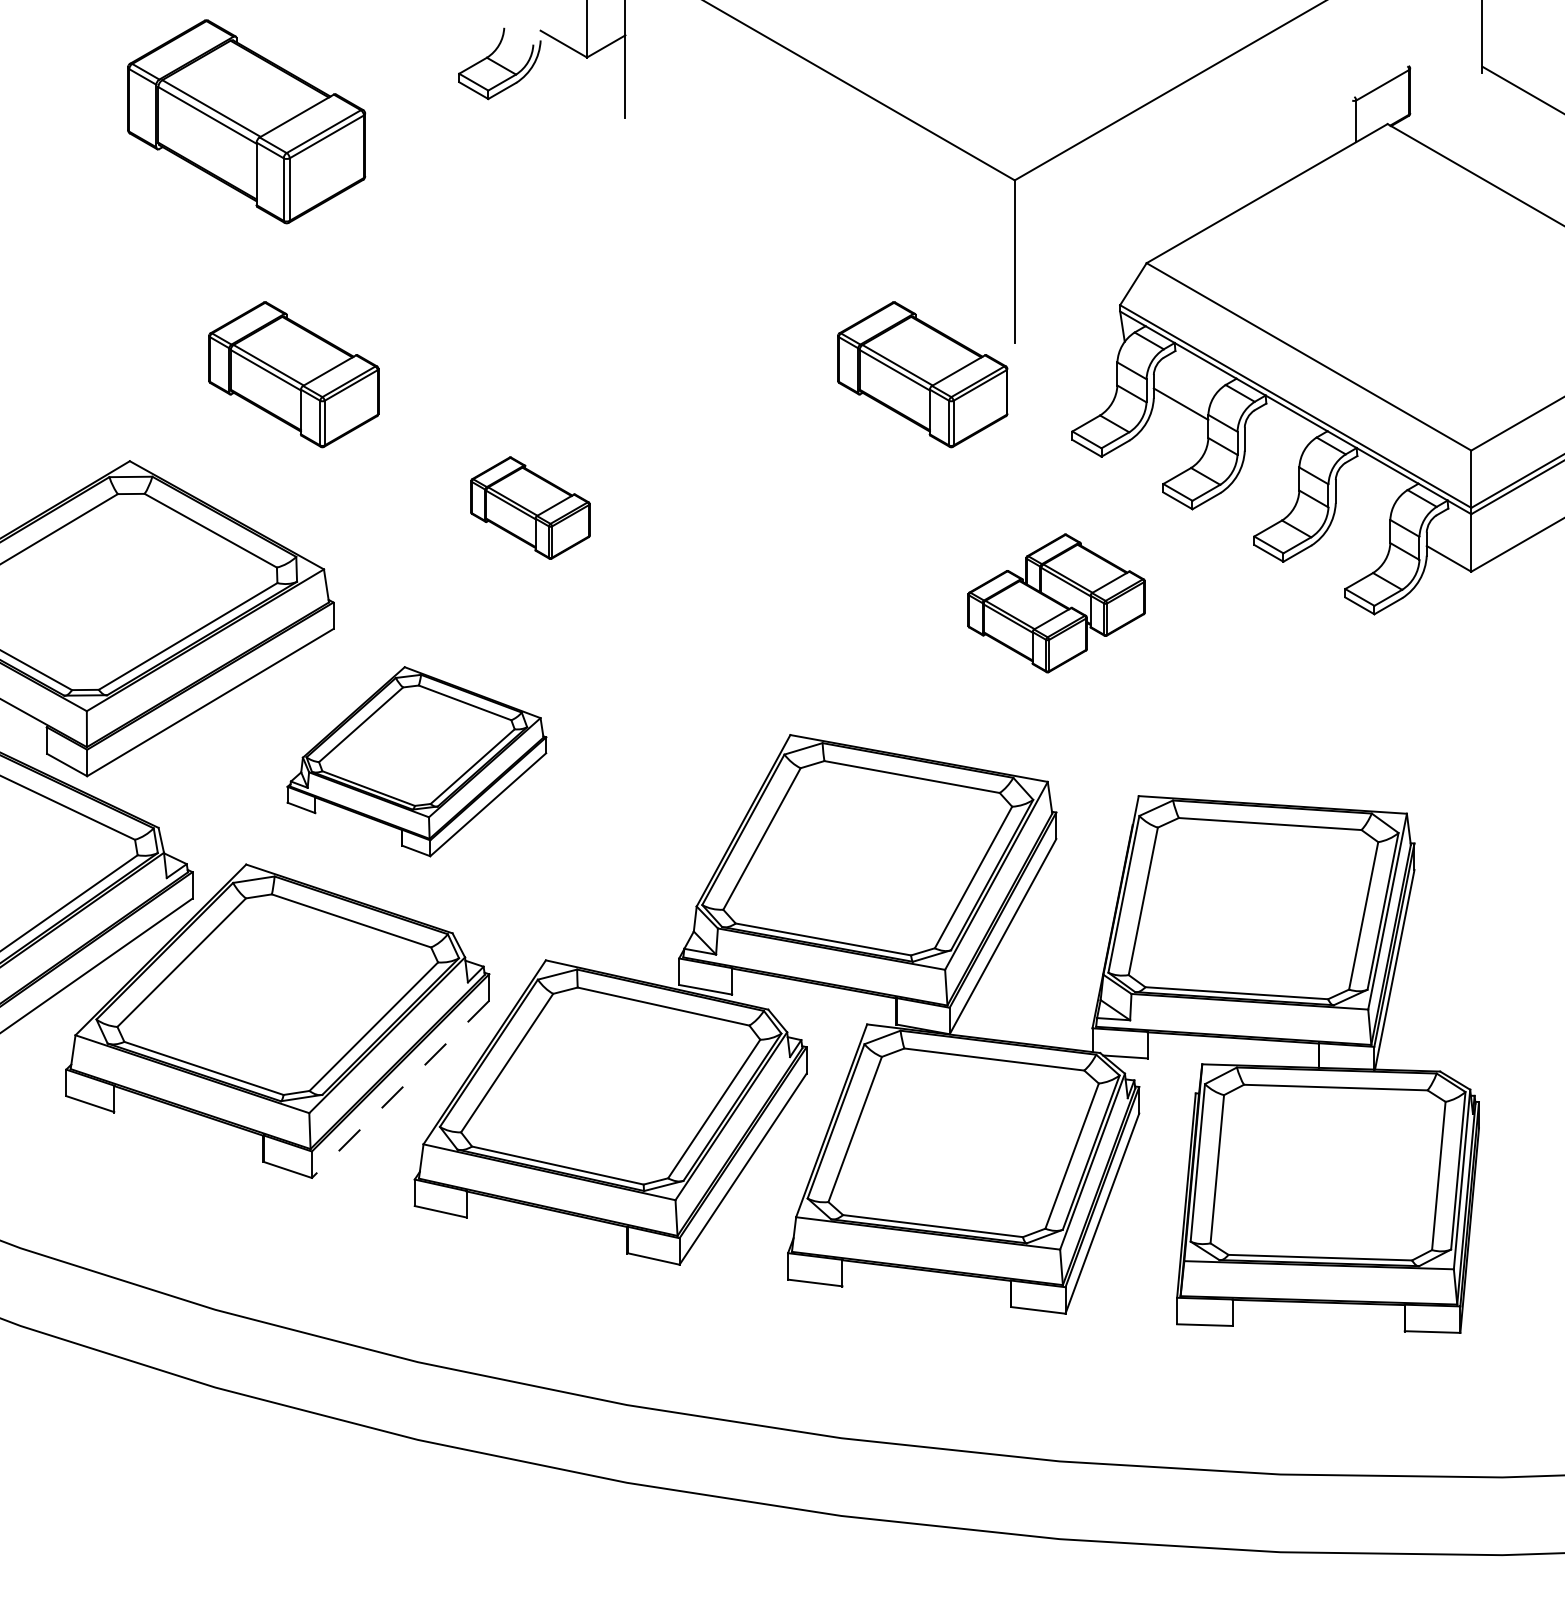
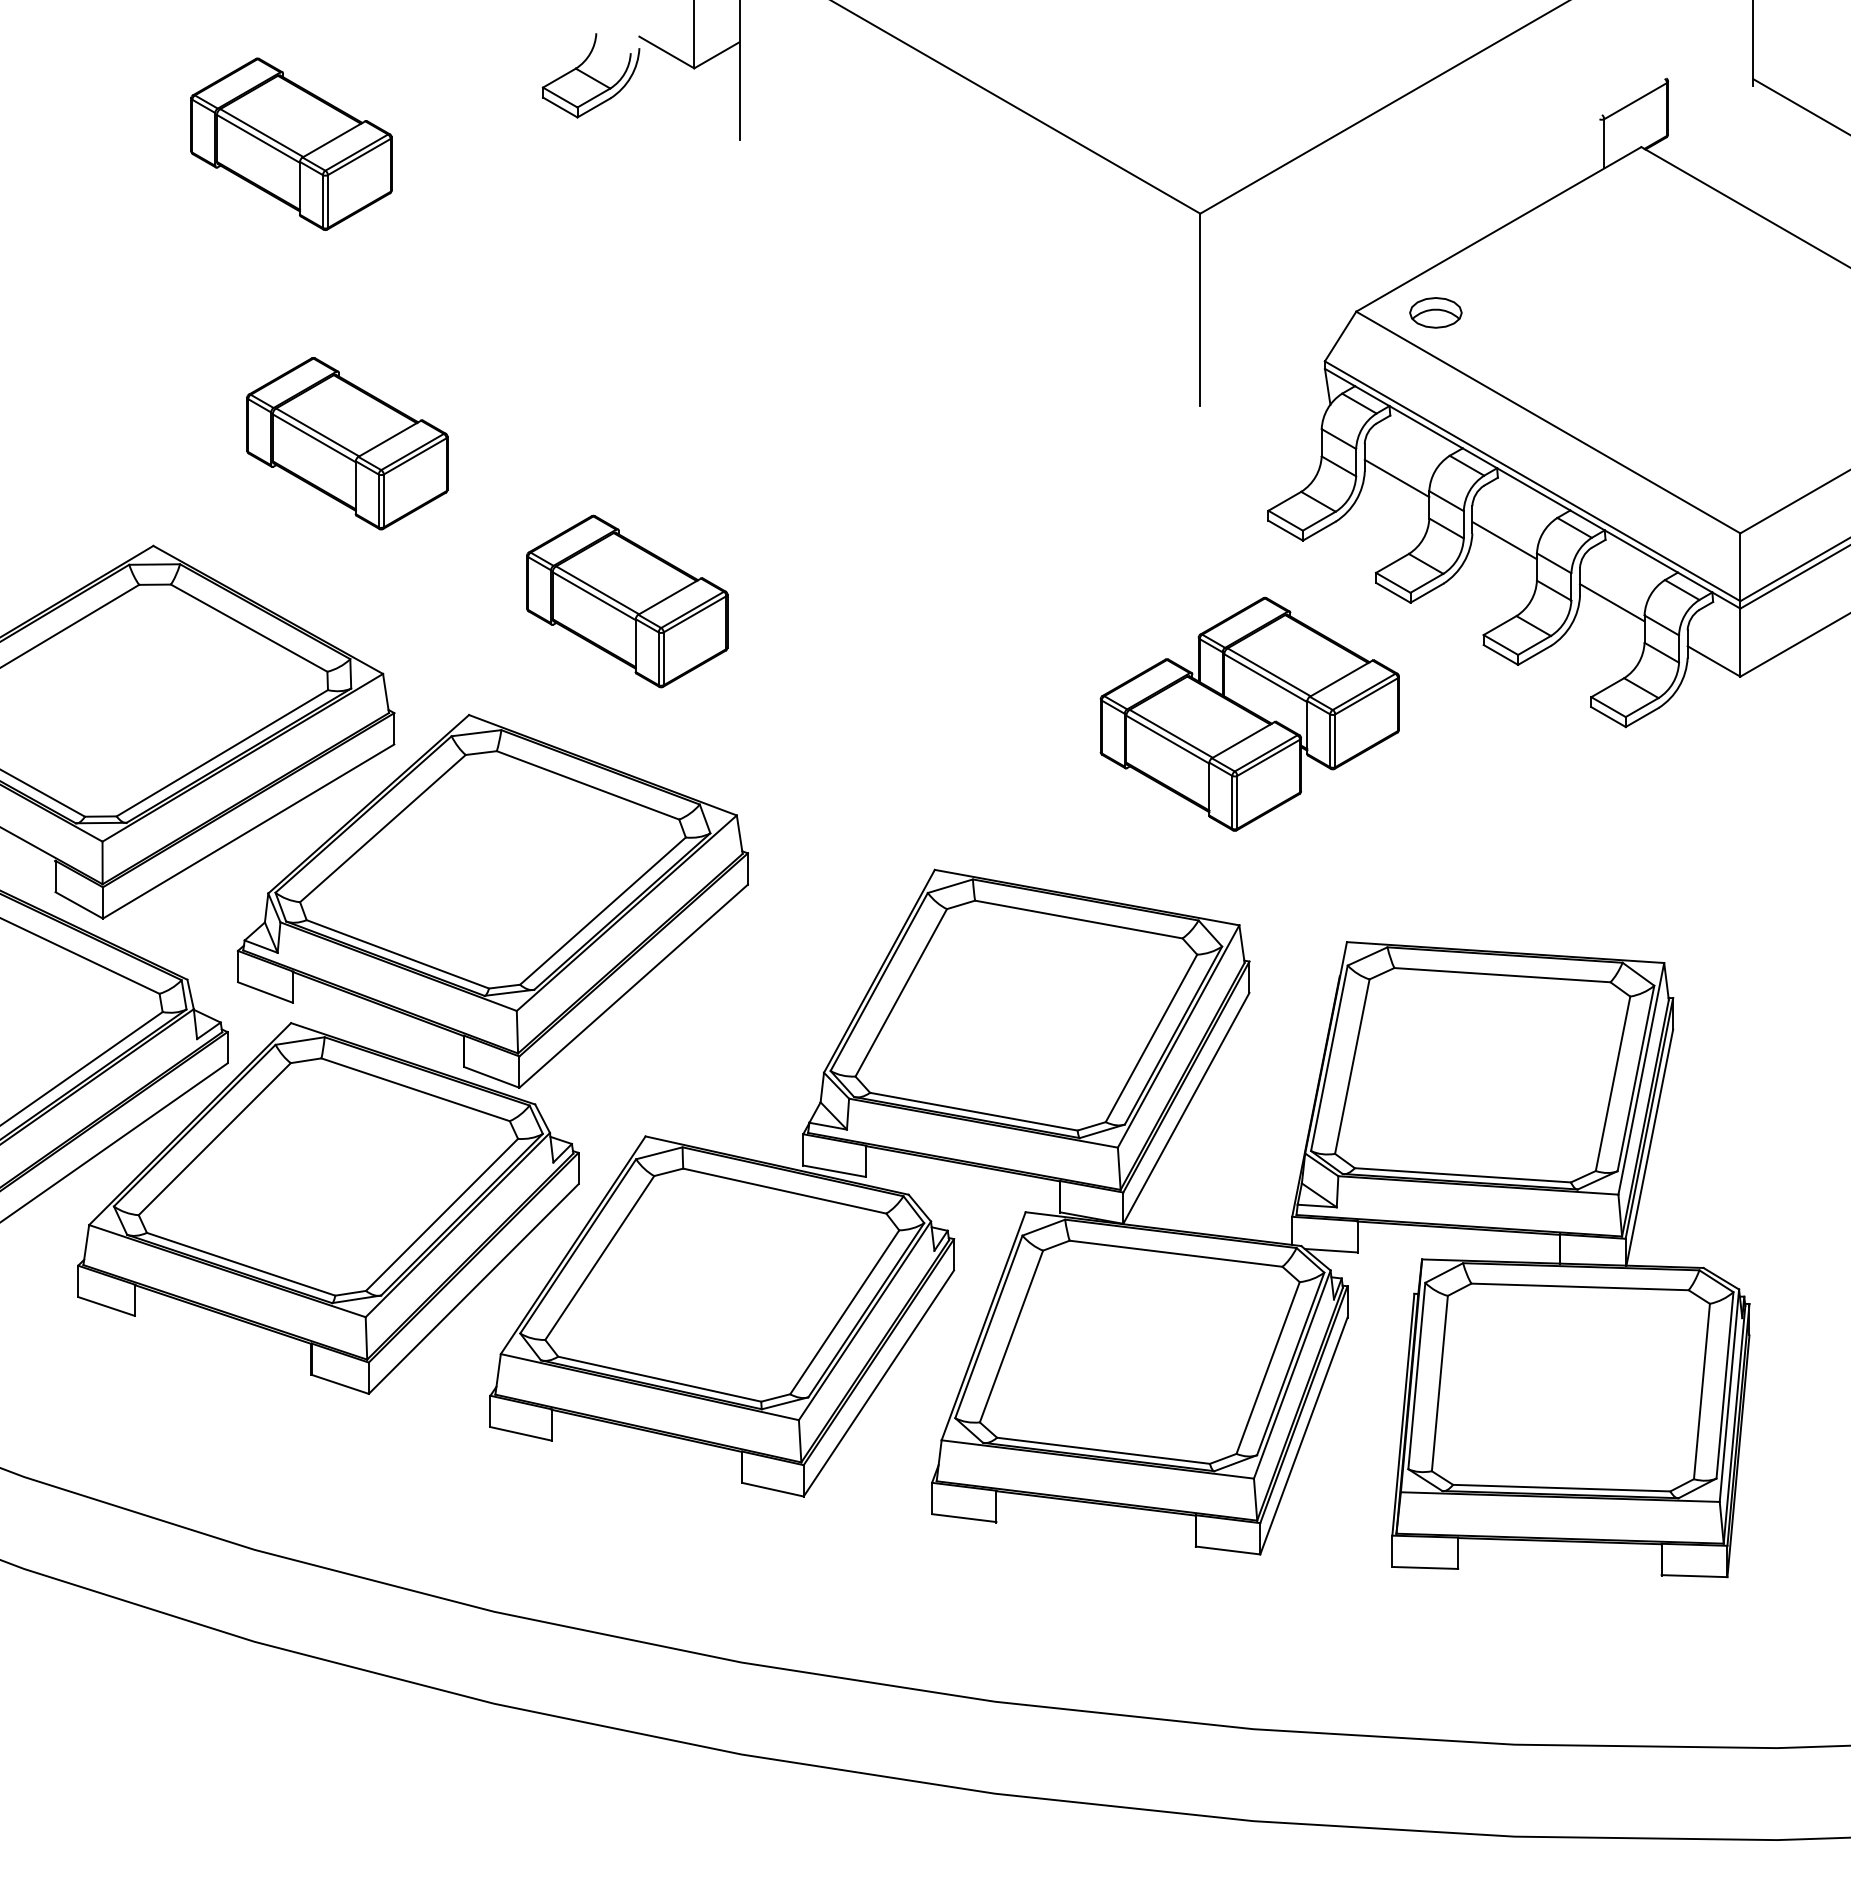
part: (246, 121) -> (291, 143), size x0.71
part: (1213, 263) -> (1435, 312), added
part: (922, 374) -> (1091, 443), removed
line: (1271, 456) -> (1504, 540), added
part: (530, 508) -> (627, 601), size x1.43
line: (1363, 509) -> (1612, 602), added
part: (1056, 602) -> (1249, 713), size x1.43
part: (416, 761) -> (492, 901), size x1.67
line: (400, 1089) -> (473, 1289), dashed -> solid

